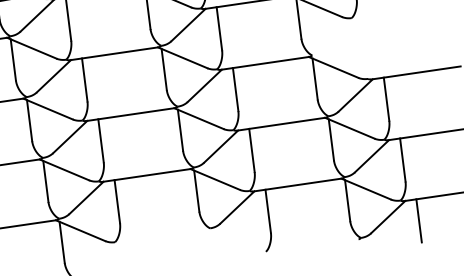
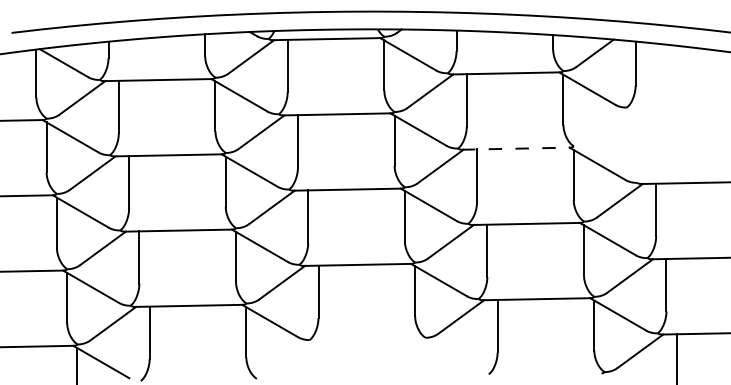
line: (265, 63) -> (516, 148), solid -> dashed

